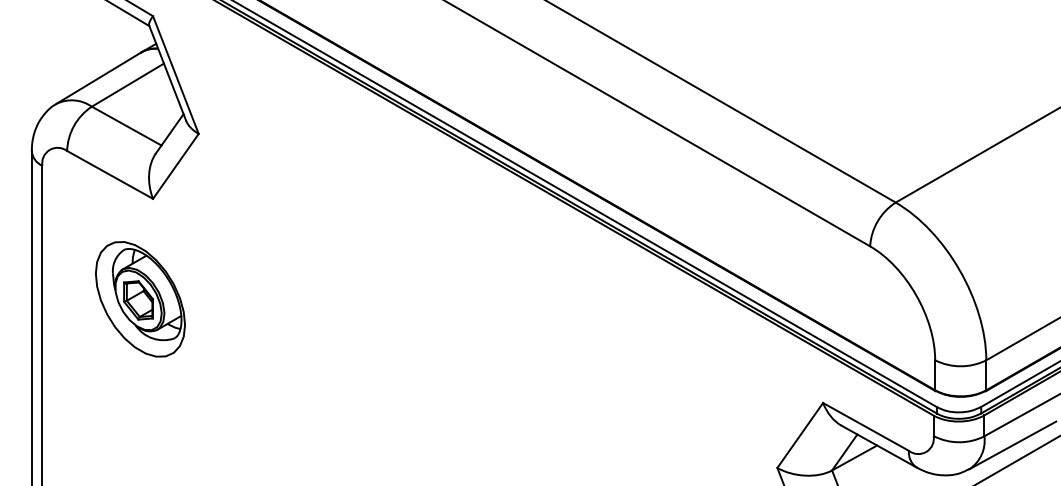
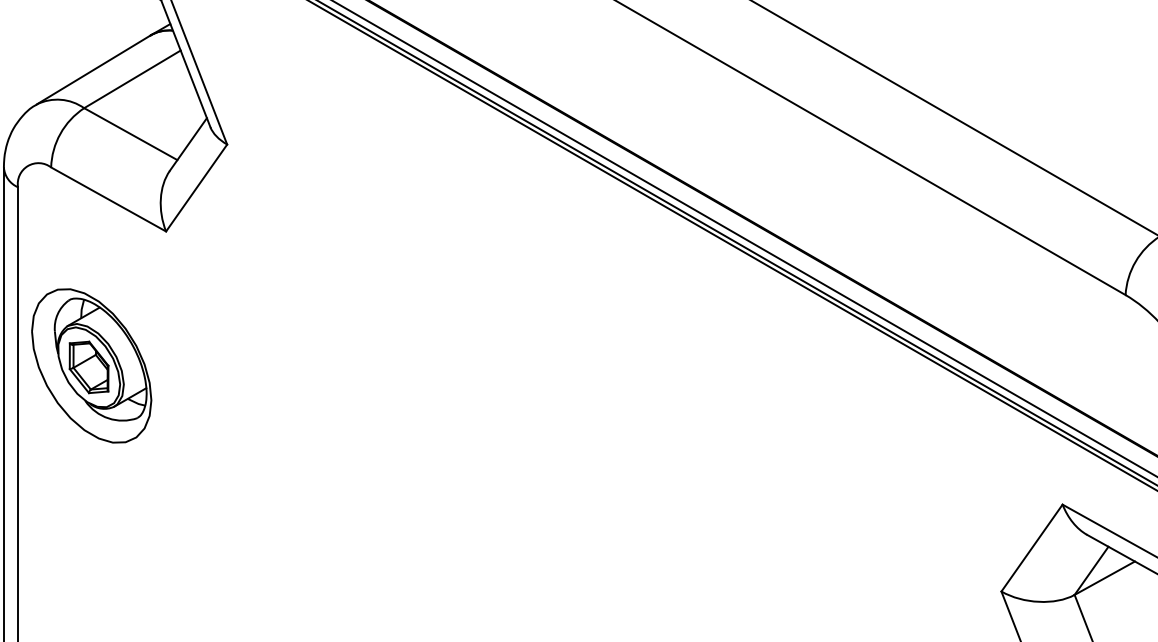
part: (140, 299) -> (91, 366), moved

